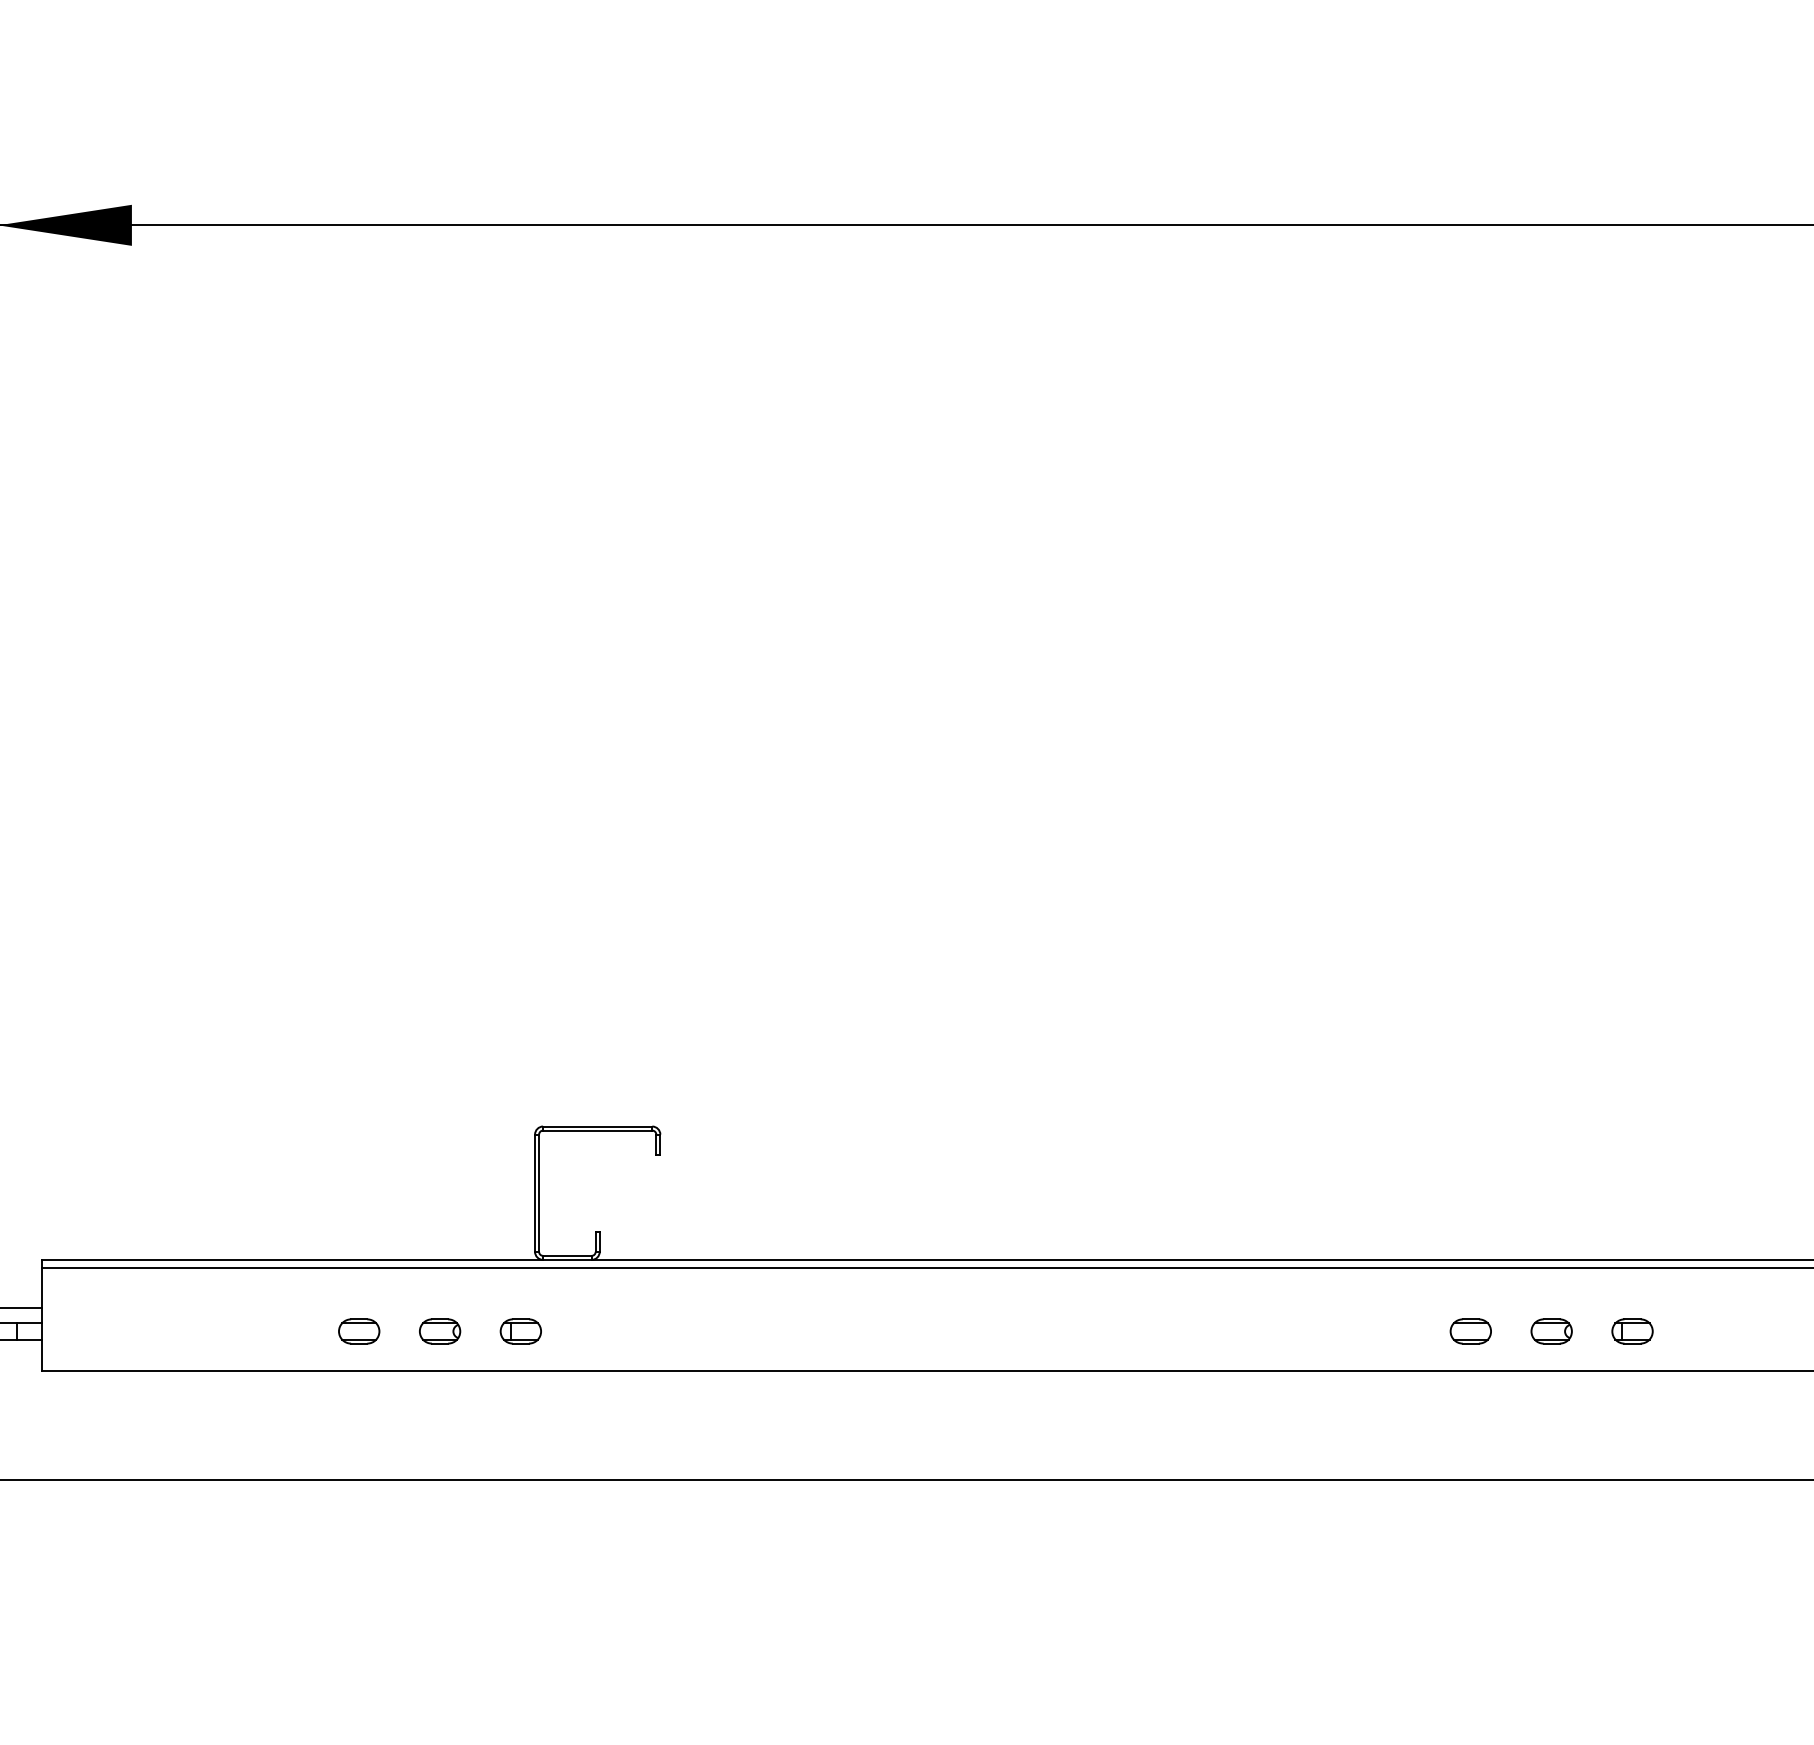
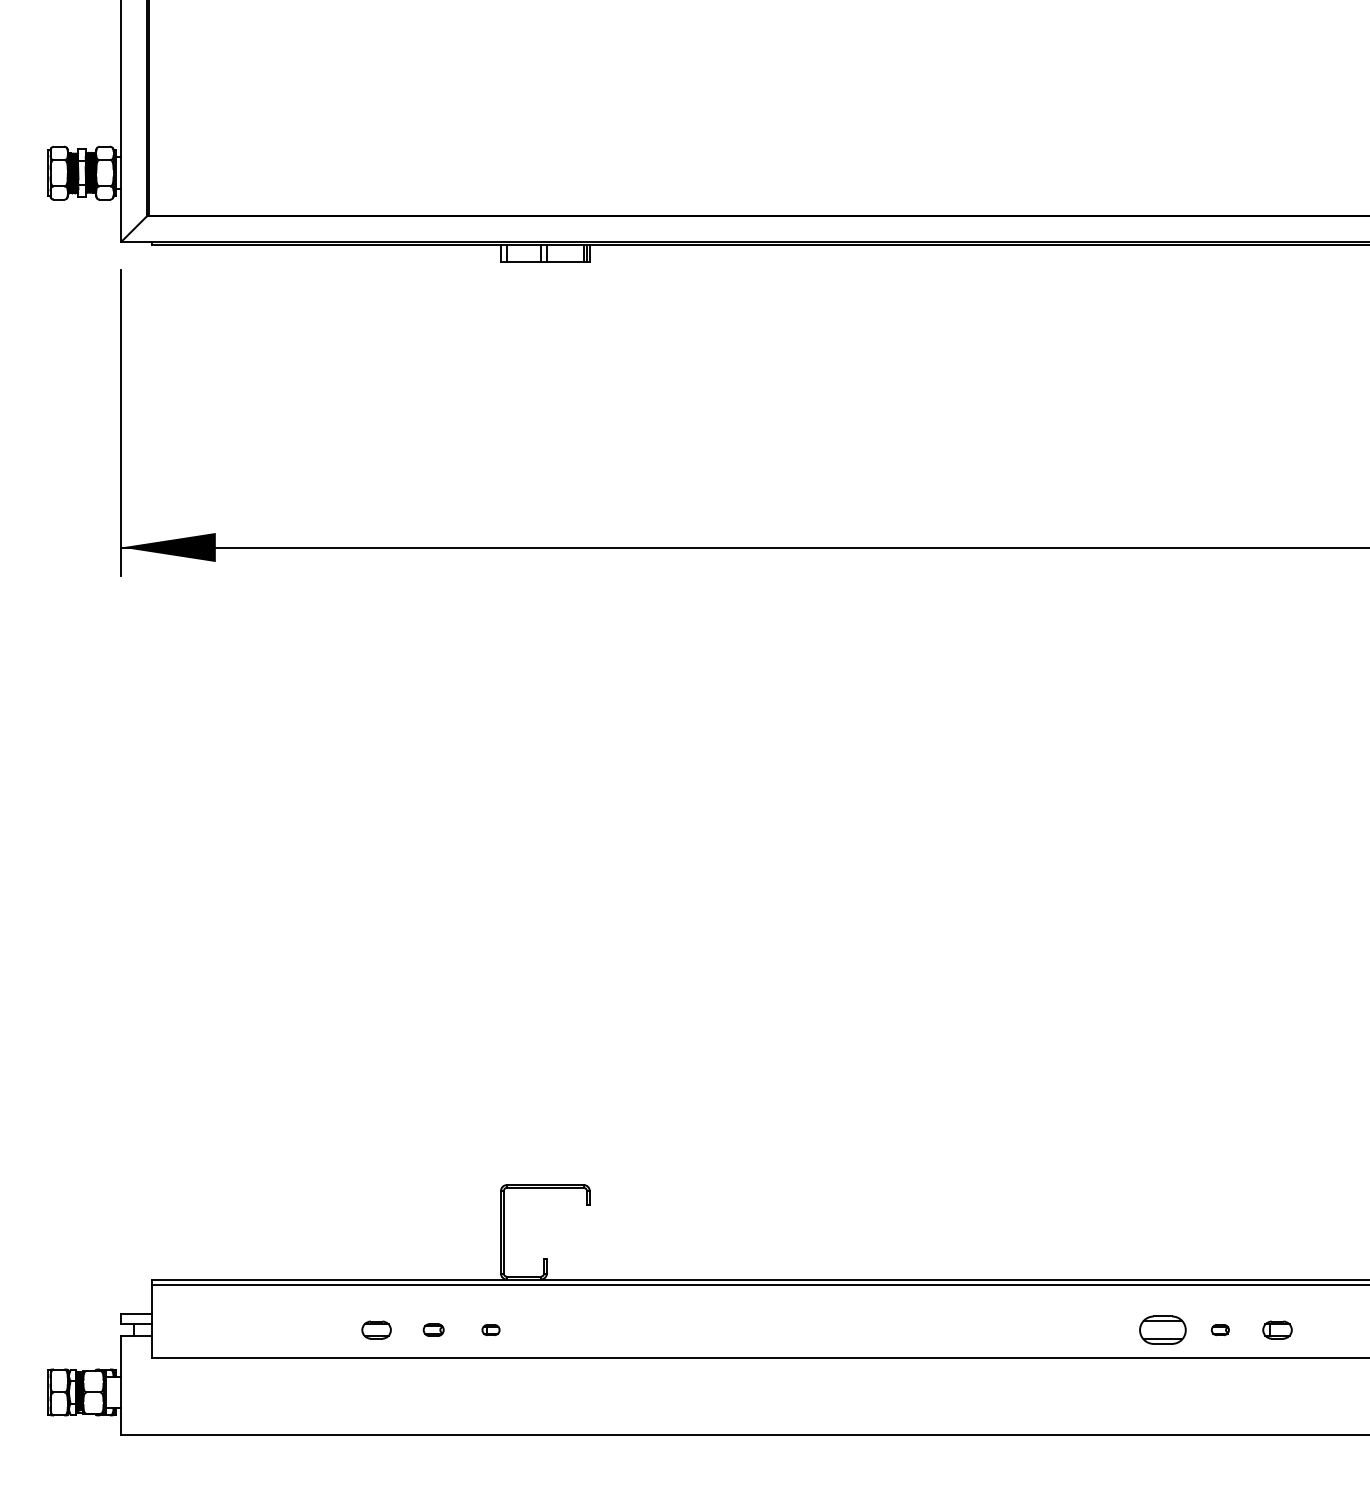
part: (439, 1330) -> (433, 1329), size x0.7
part: (520, 1330) -> (490, 1329), size x0.6
part: (1471, 1330) -> (1163, 1329), size x1.6
part: (1551, 1330) -> (1220, 1329), size x0.6

